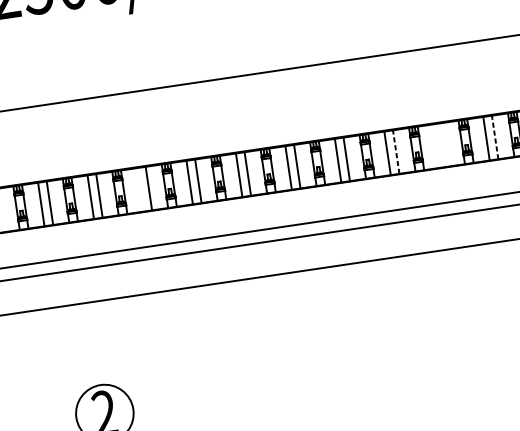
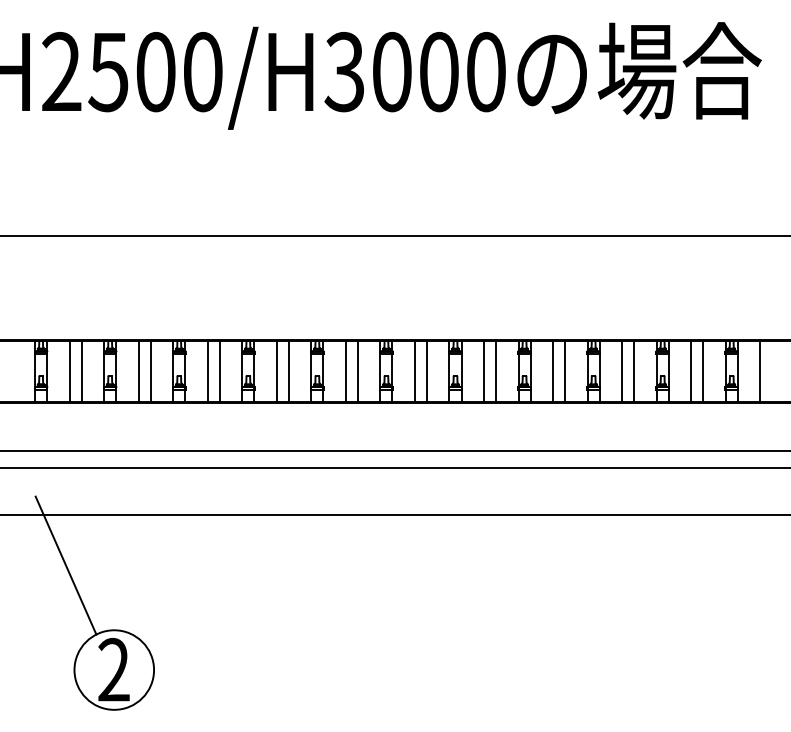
line: (495, 137) -> (703, 371), dashed -> solid
line: (445, 144) -> (634, 371), added
line: (437, 145) -> (622, 371), added
line: (396, 151) -> (565, 371), dashed -> solid
line: (140, 189) -> (207, 371), added
line: (58, 343) -> (65, 565), added

